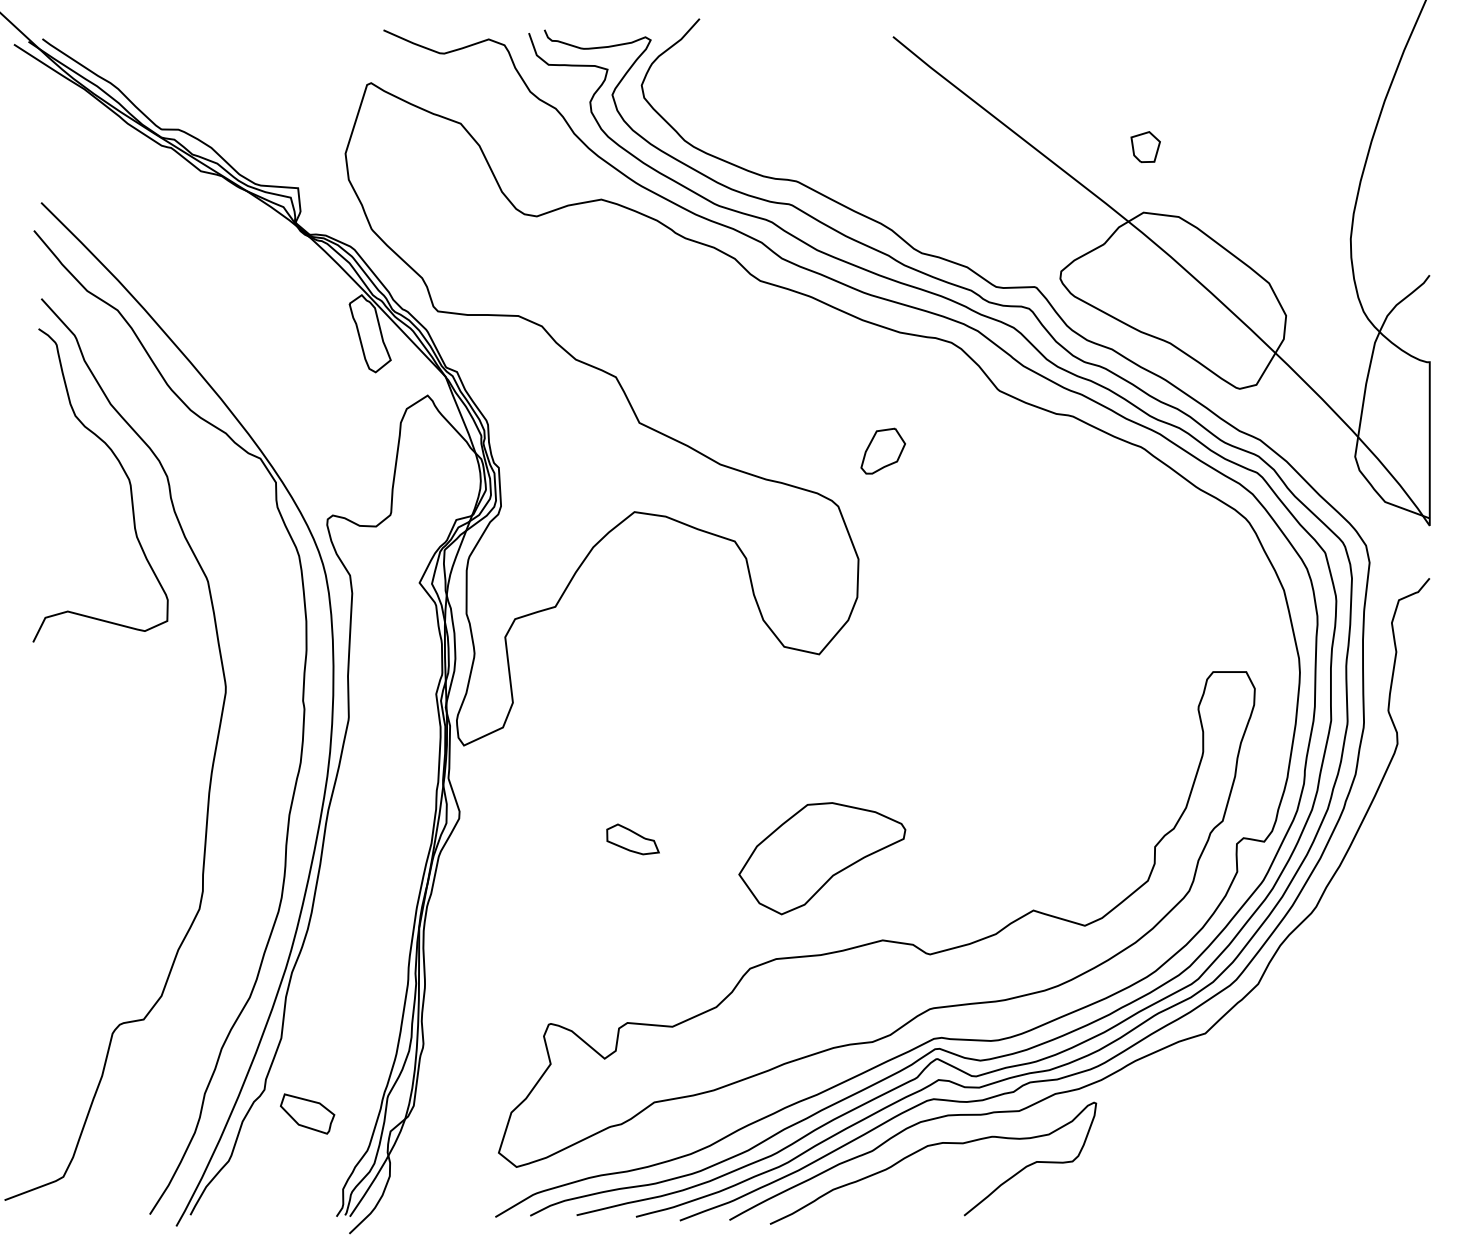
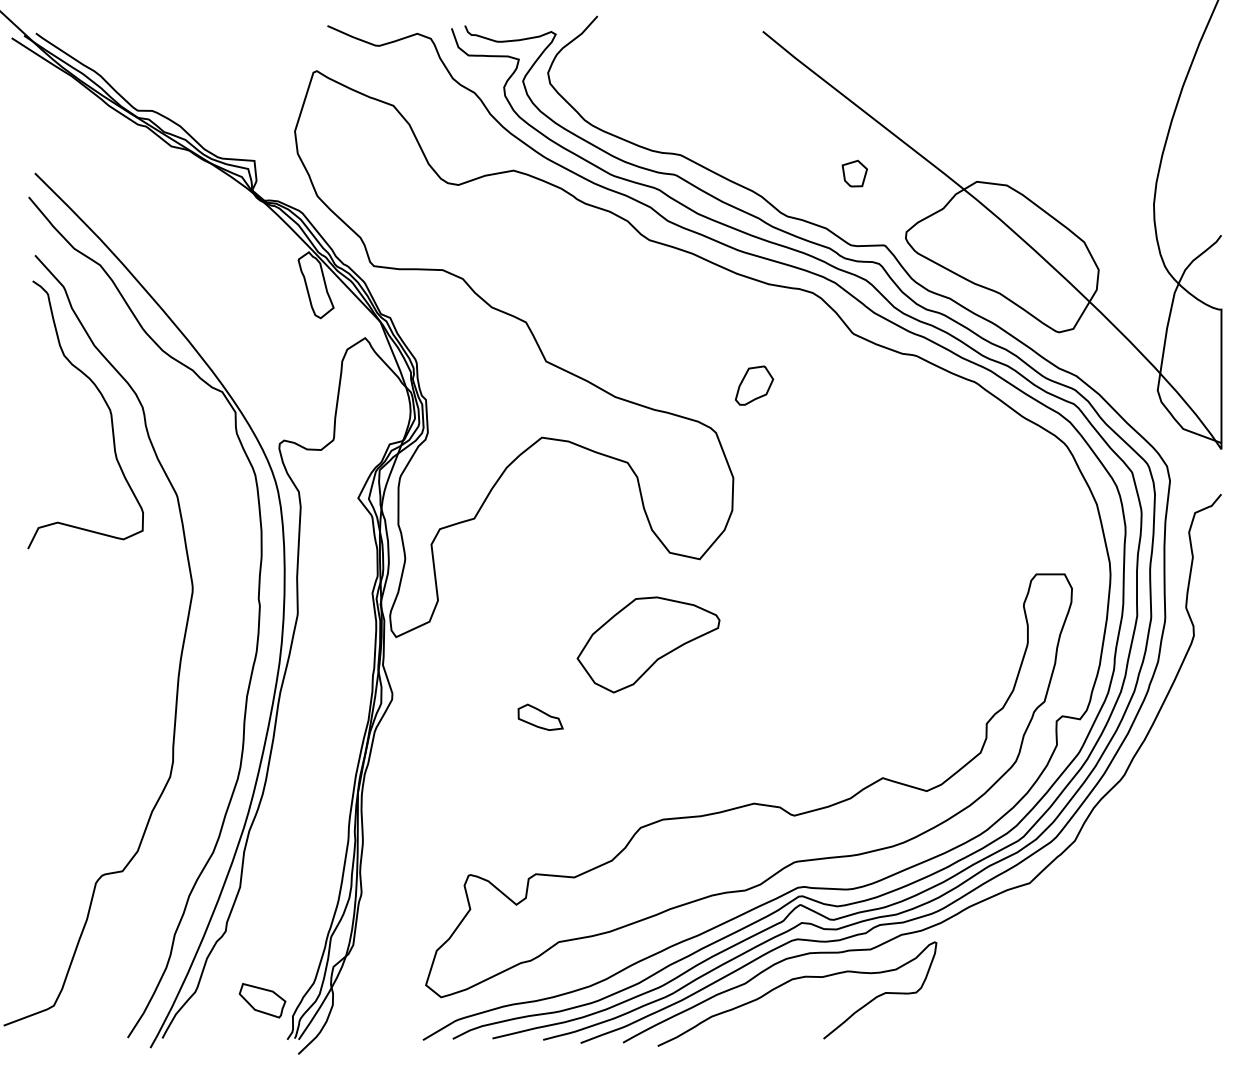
part: (1145, 147) -> (854, 173), moved
part: (822, 858) -> (648, 644), moved
part: (307, 1113) -> (262, 1000), moved

